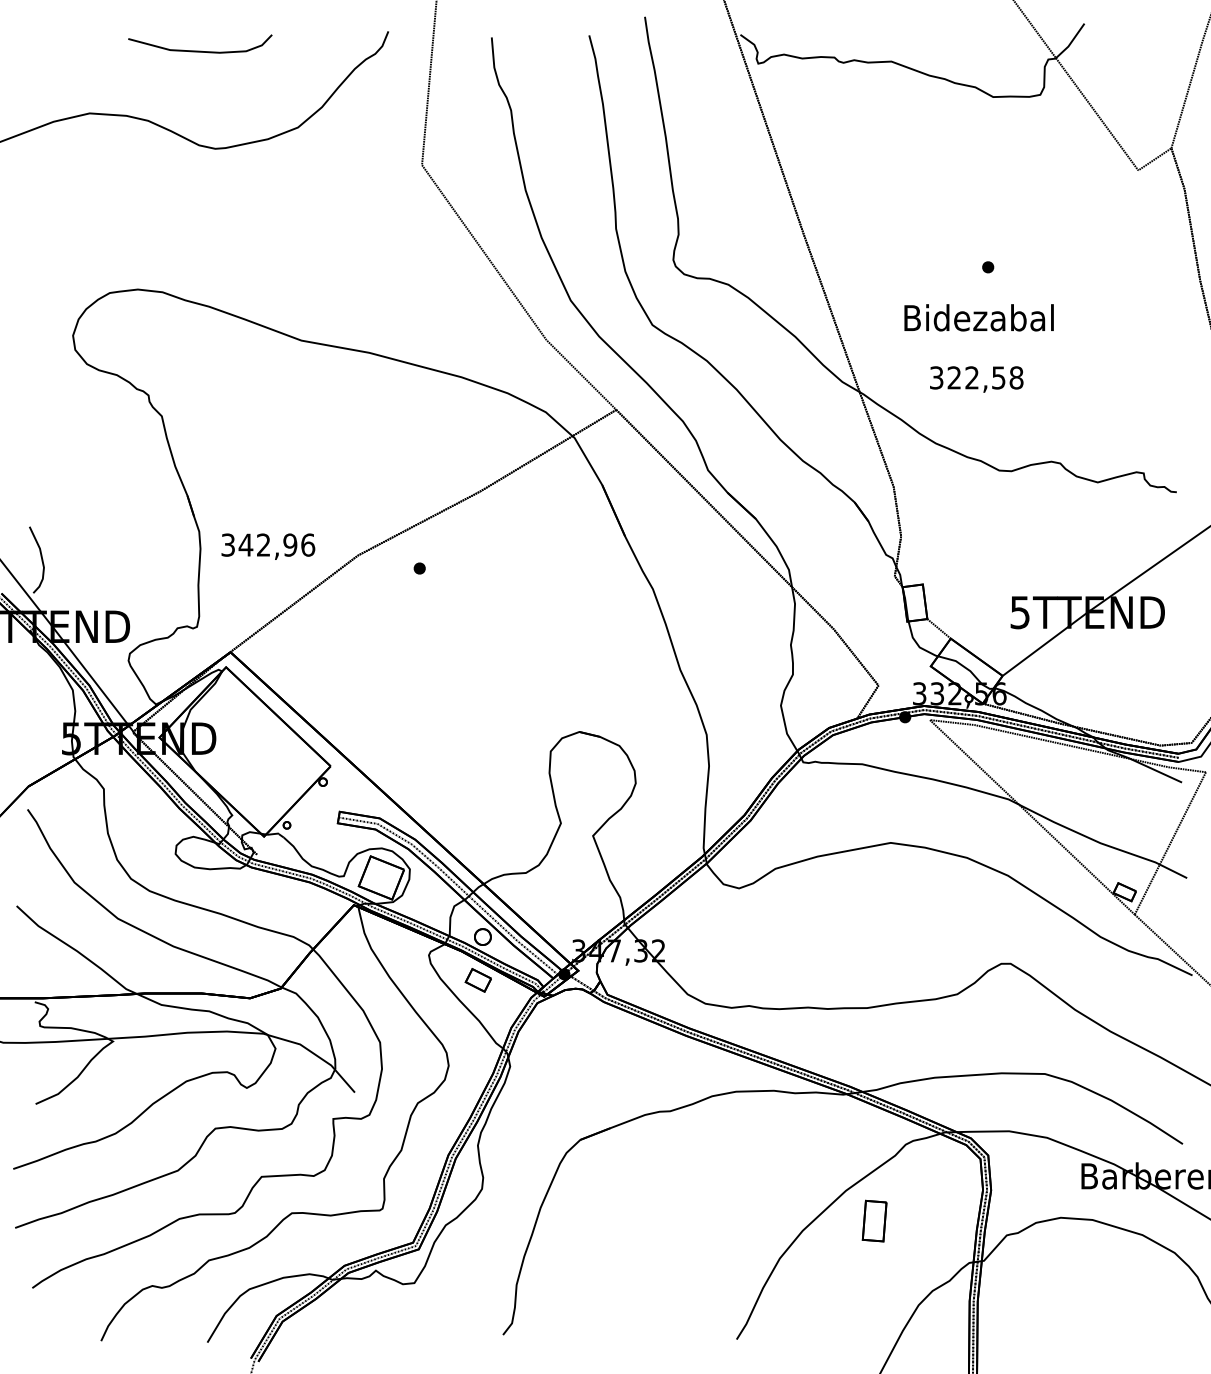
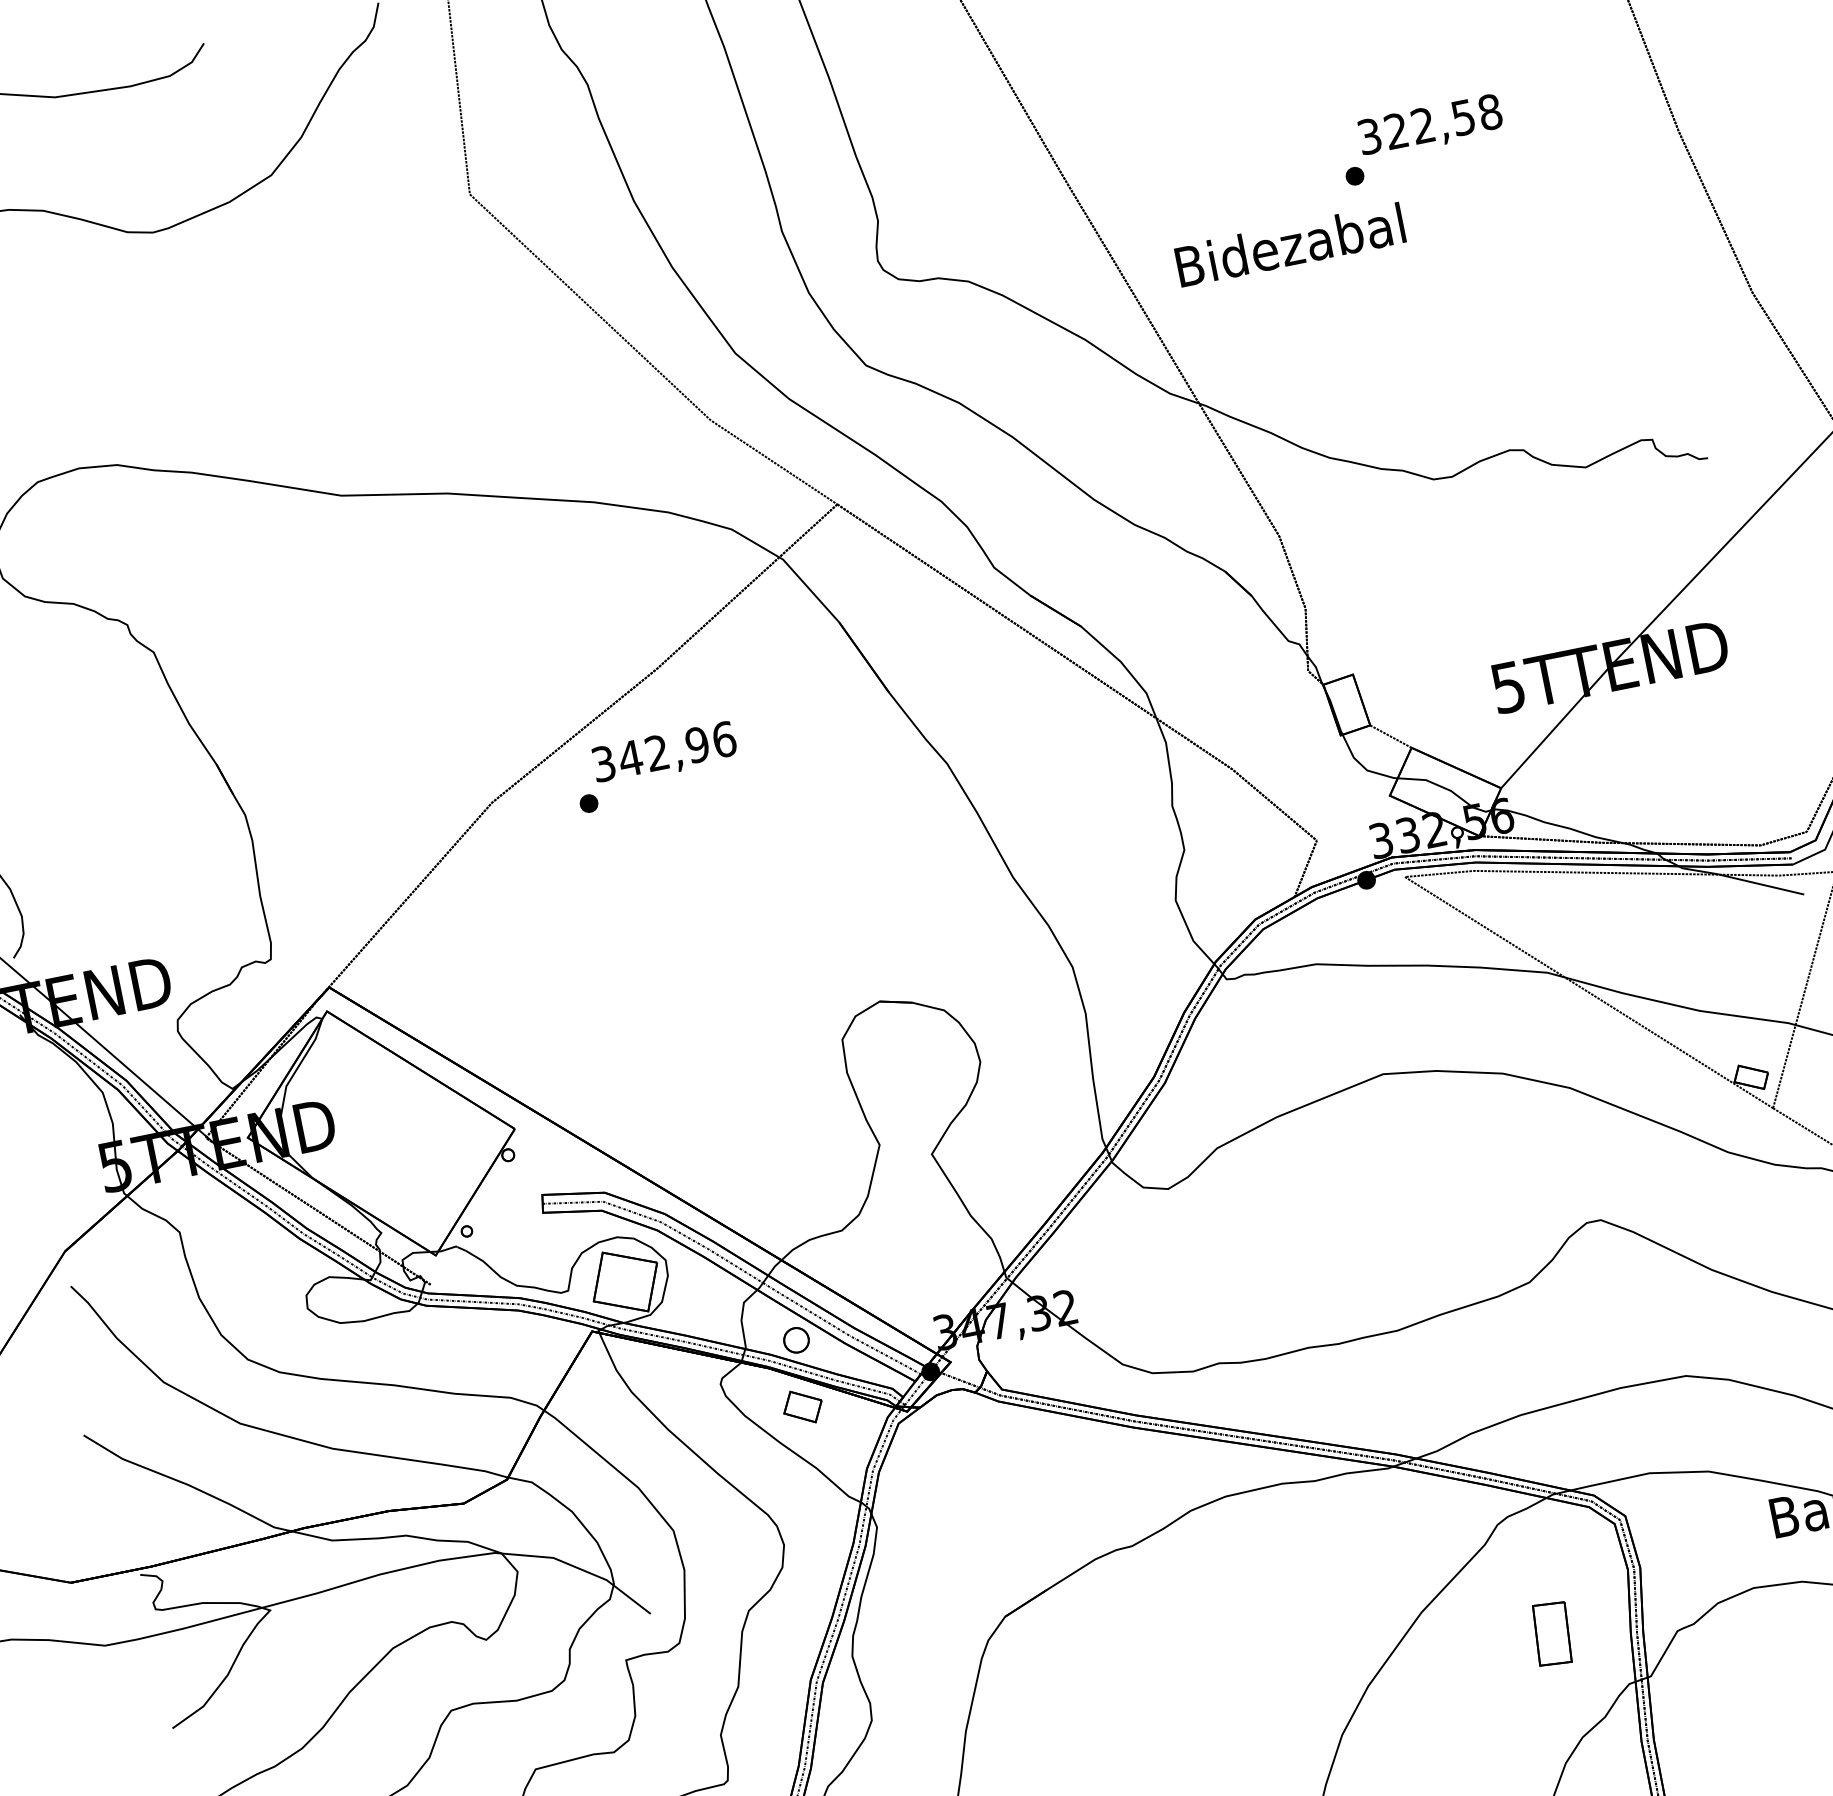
text: (978, 317) -> (1289, 244), moved
text: (976, 379) -> (1430, 126), moved
text: (268, 546) -> (664, 753), moved
part: (874, 1220) -> (1551, 1633), moved

